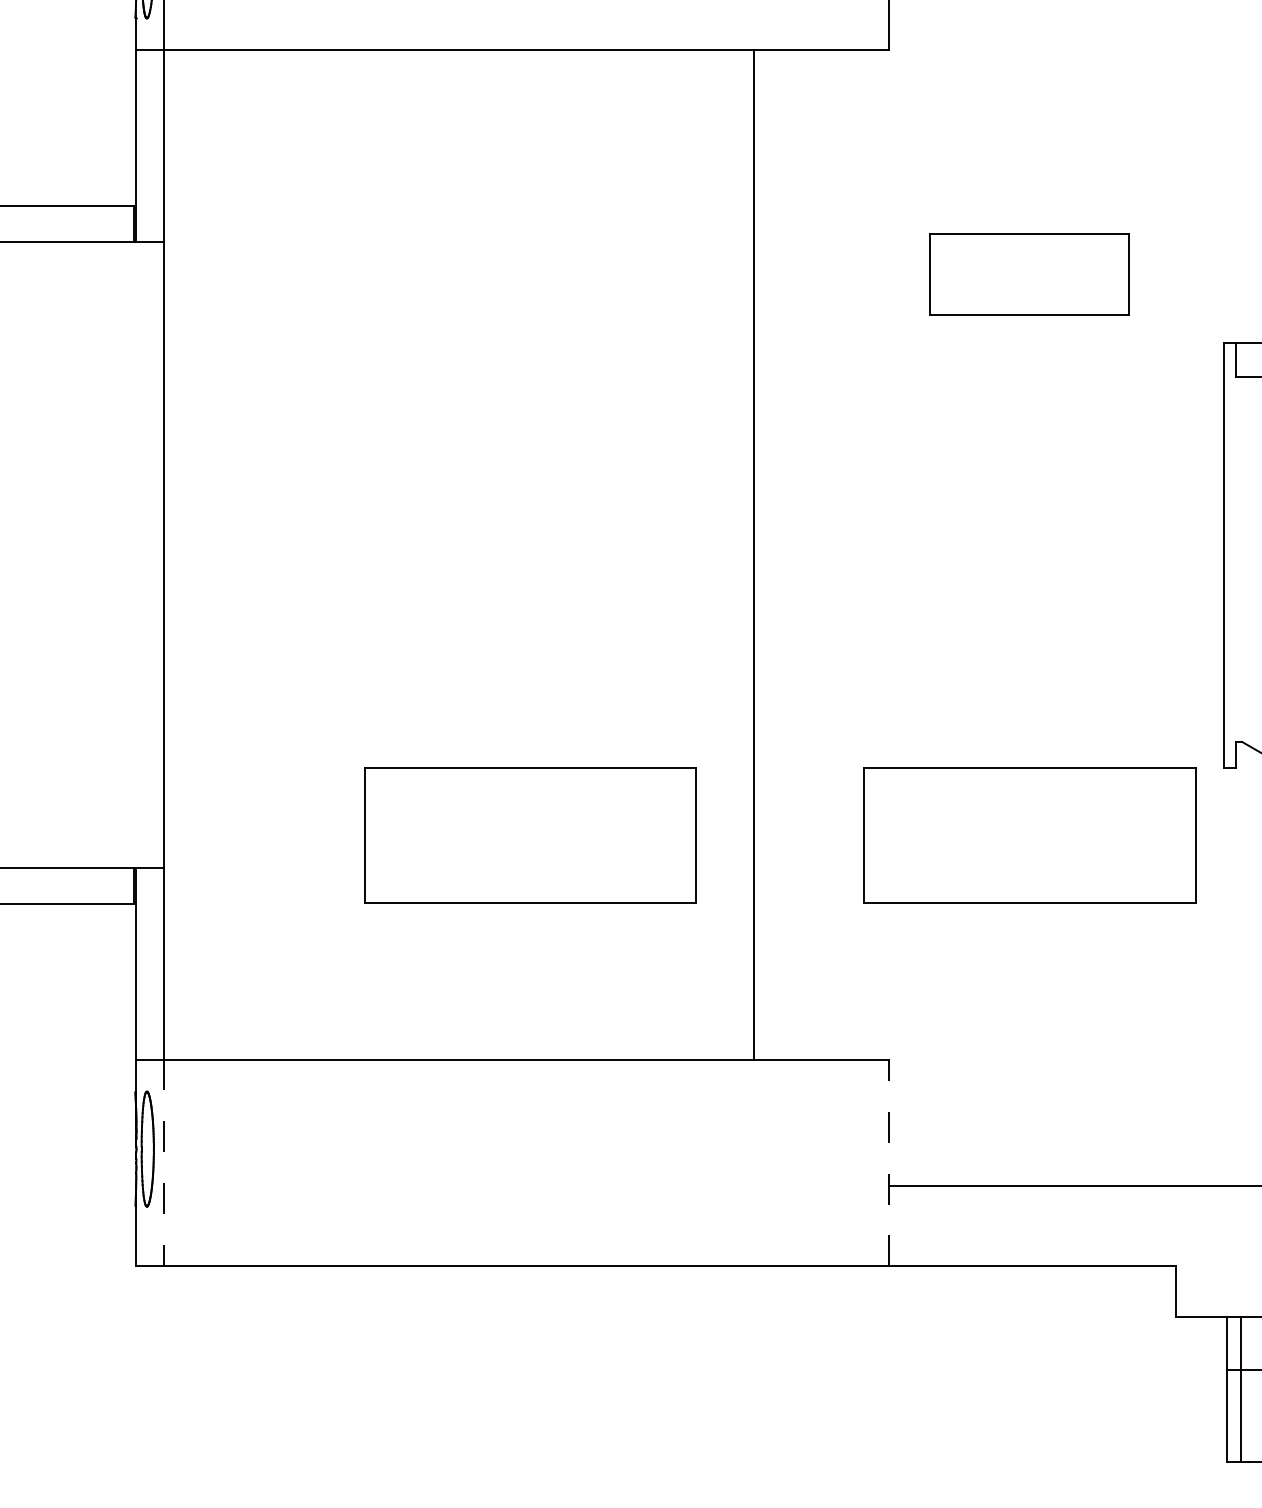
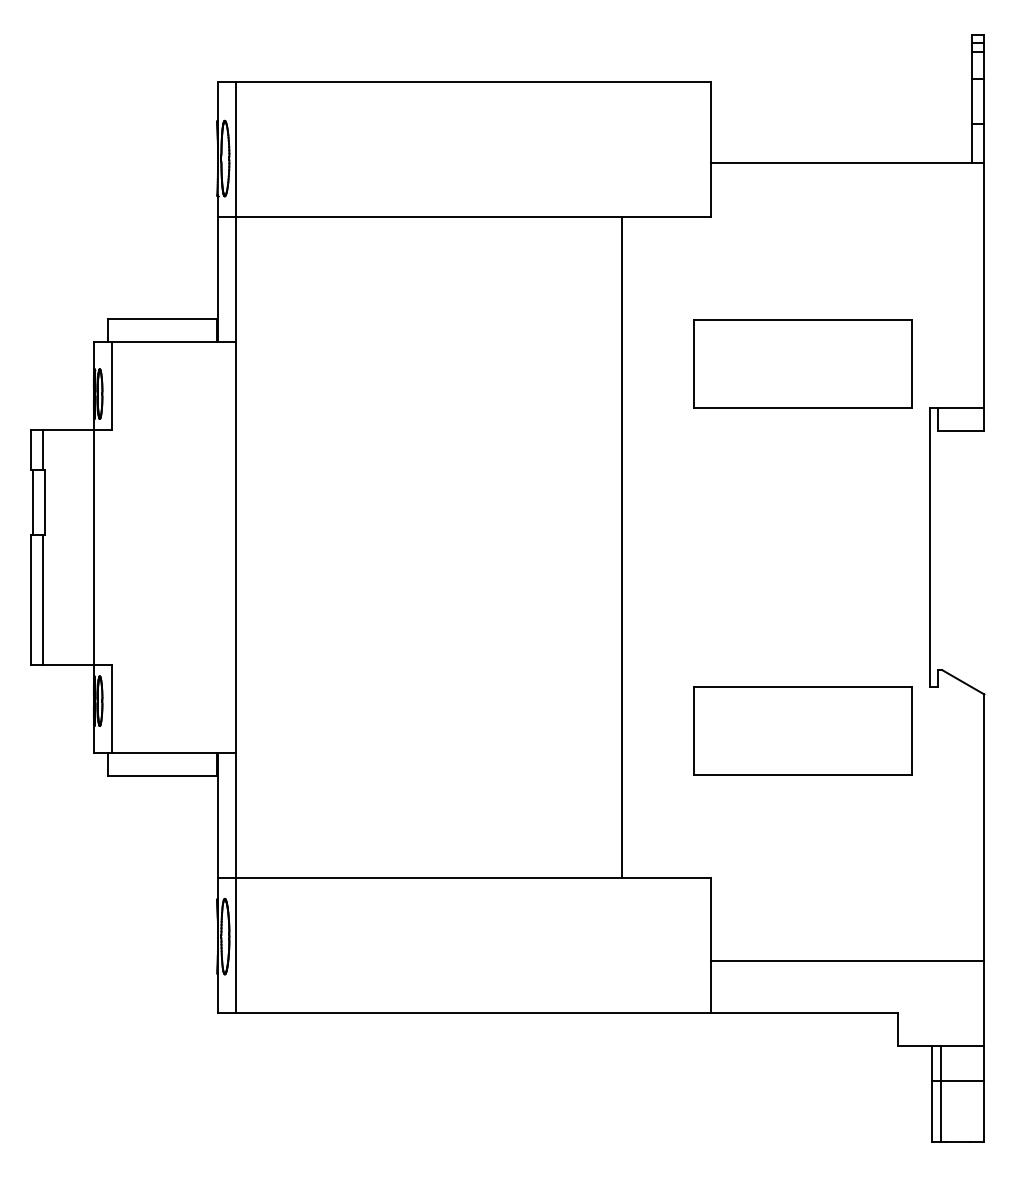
part: (1029, 273) -> (802, 363), size x1.67
part: (529, 834) -> (475, 730), removed
line: (163, 1162) -> (235, 945), dashed -> solid
line: (888, 1162) -> (710, 945), dashed -> solid

